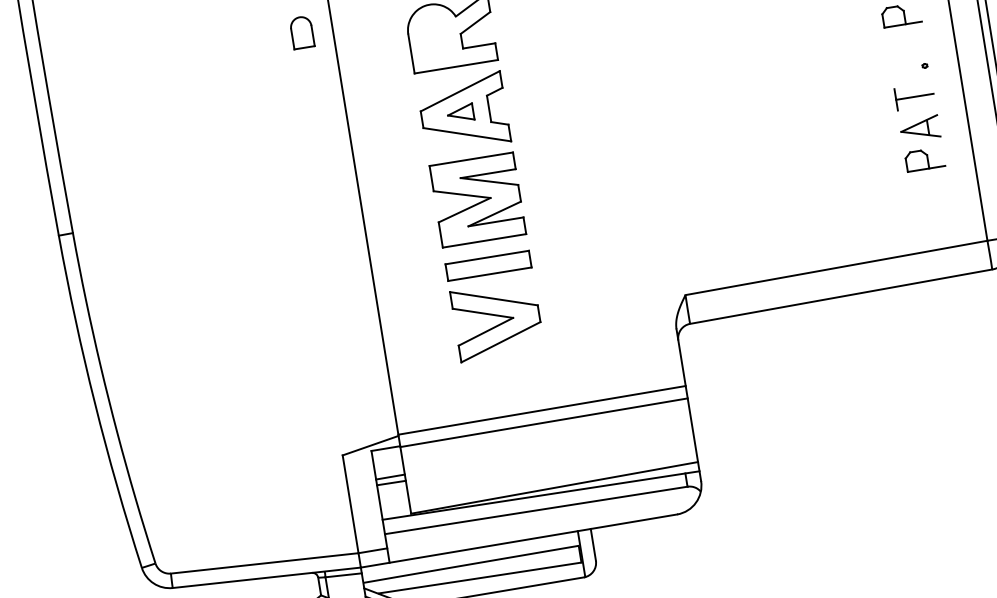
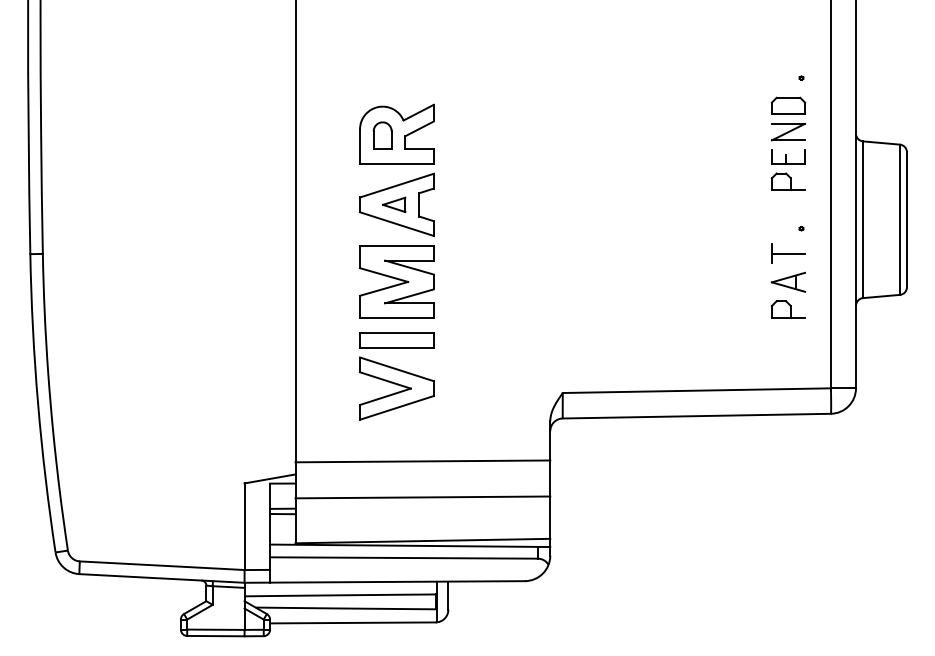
part: (301, 32) -> (382, 135), moved
line: (541, 410) -> (422, 497), moved
line: (543, 422) -> (422, 461), moved

